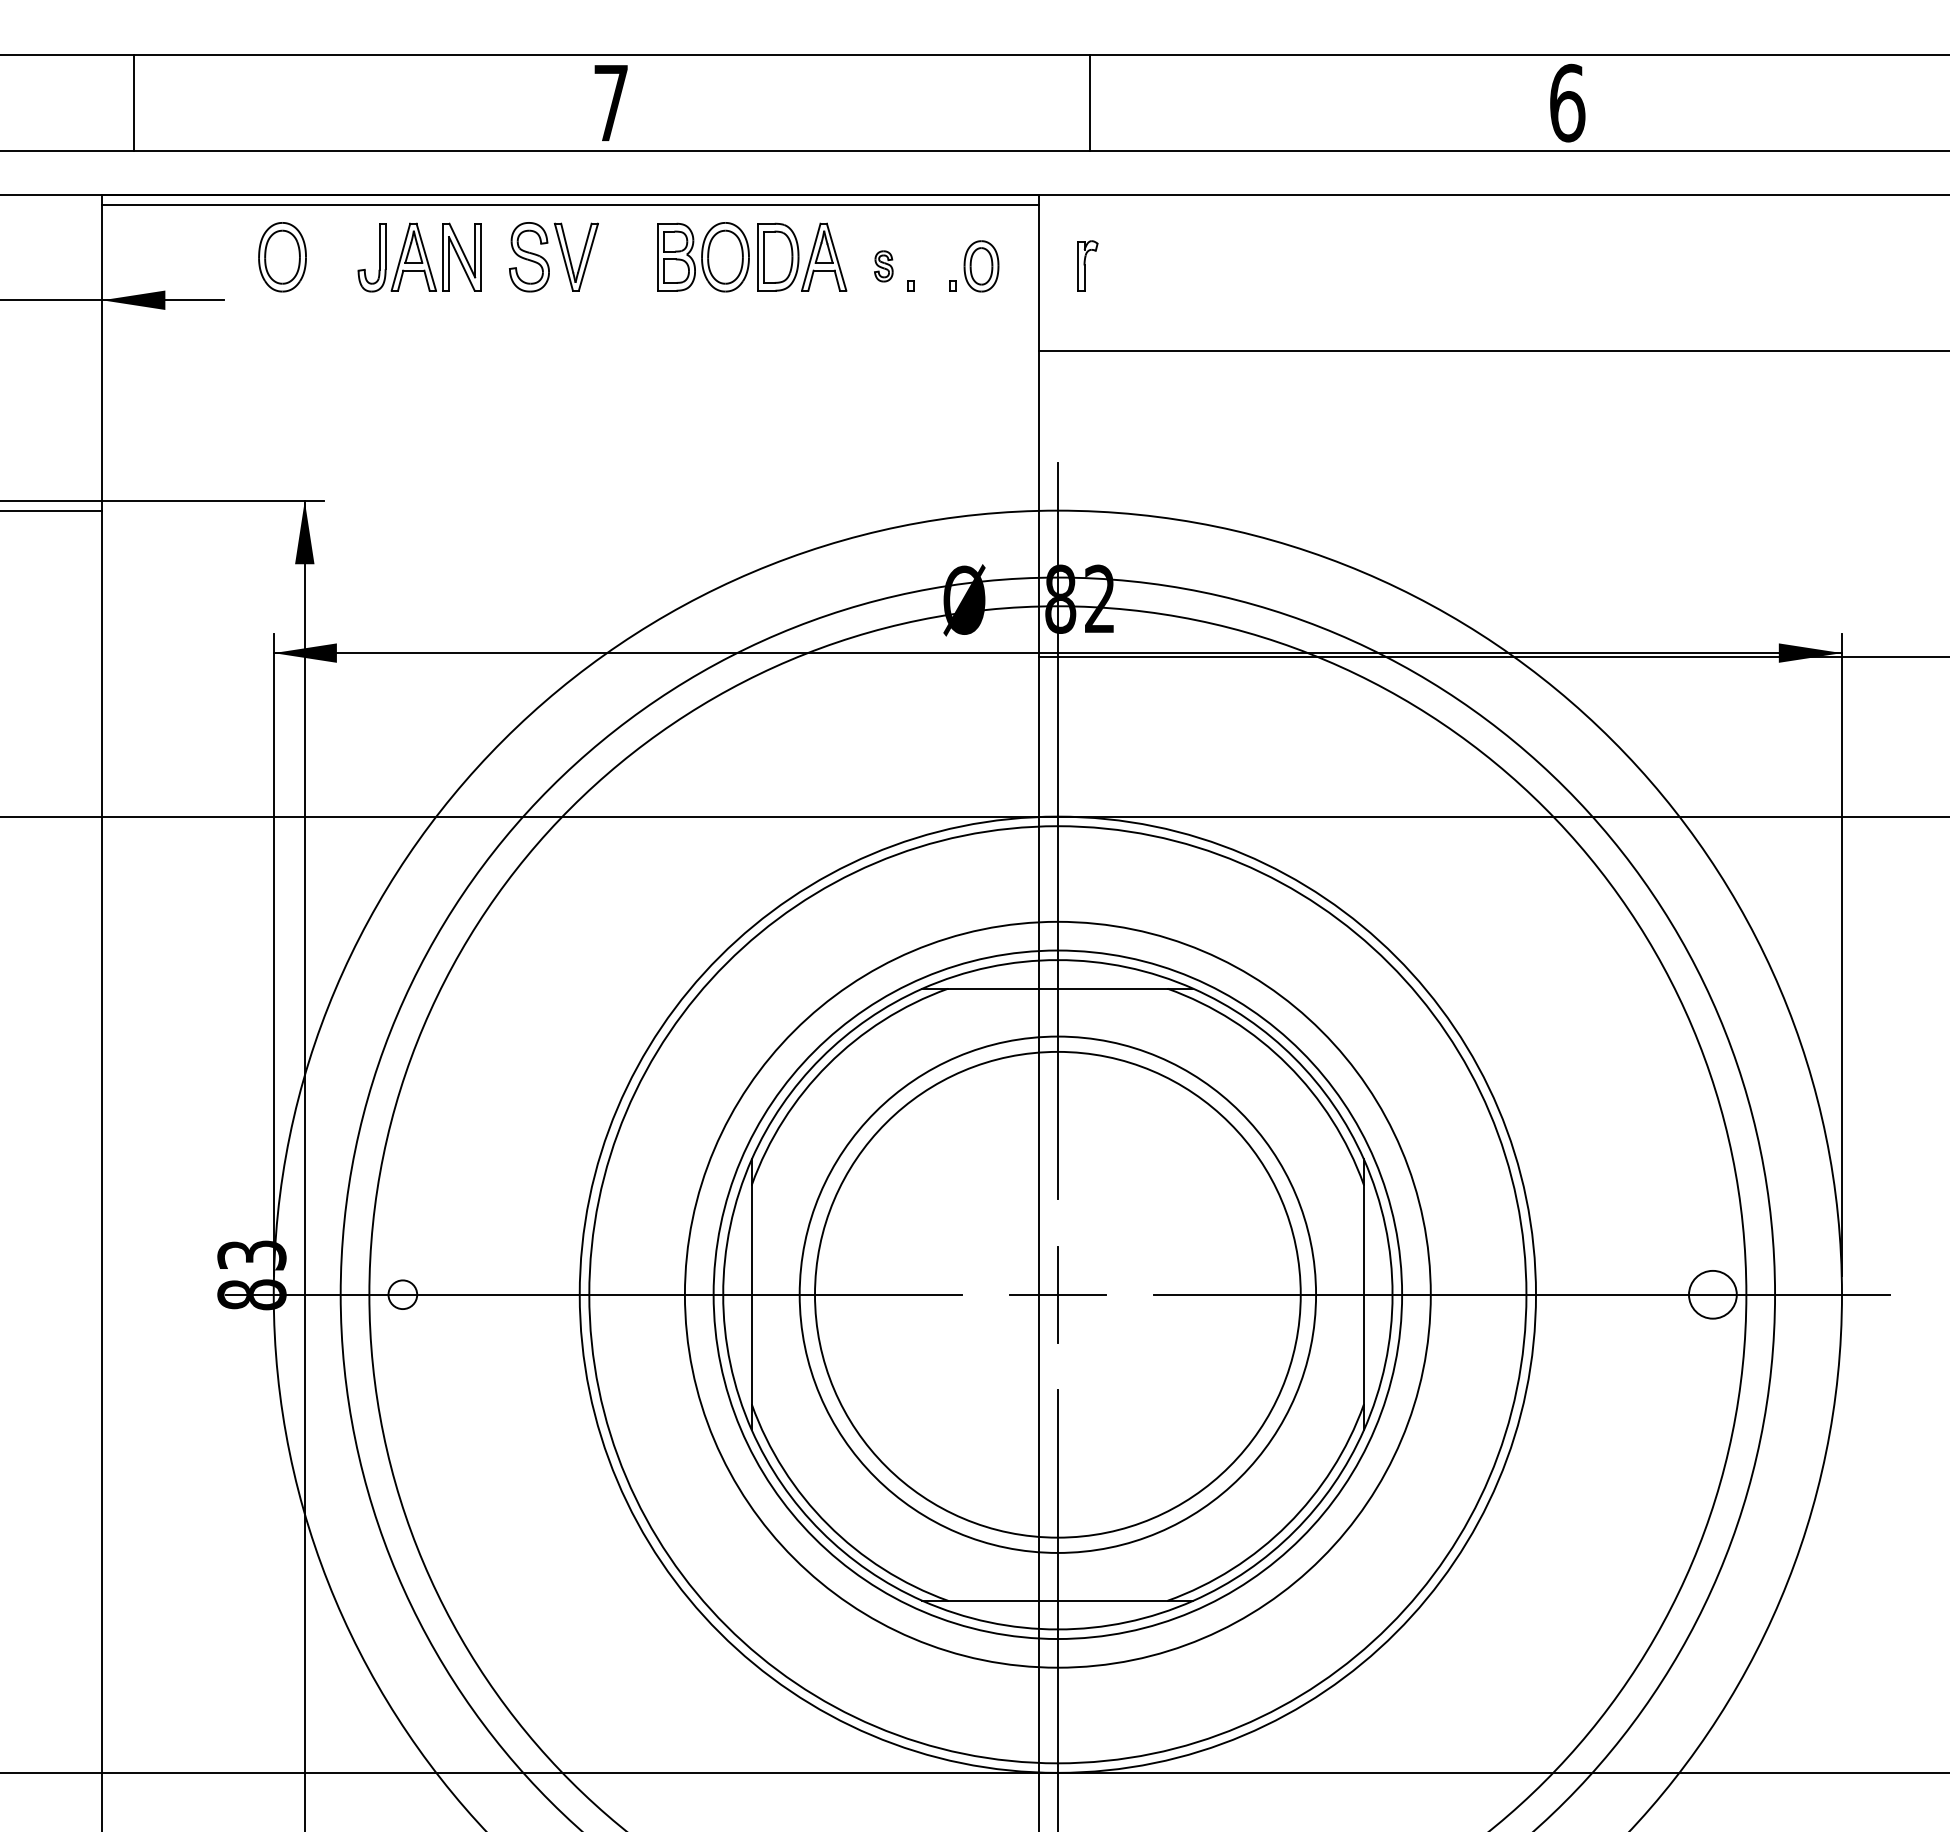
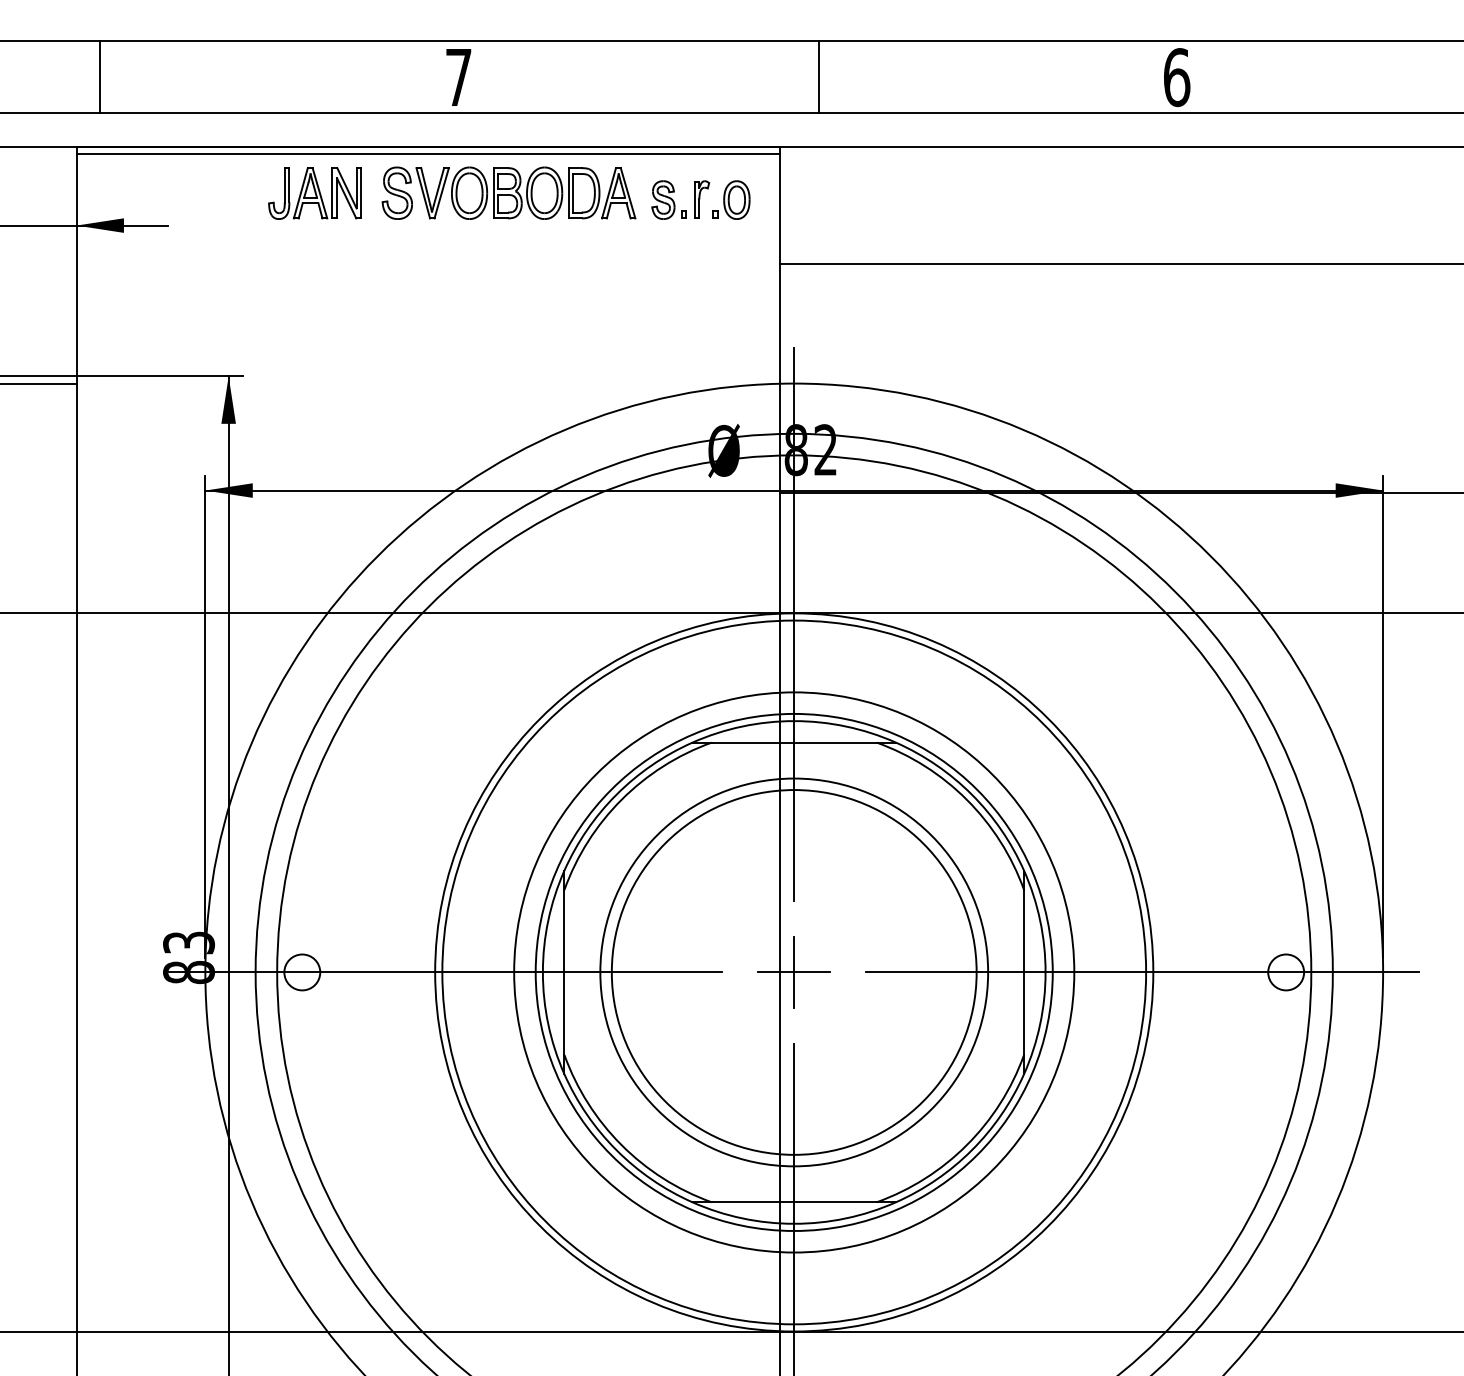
part: (282, 257) -> (469, 193), moved
part: (1087, 265) -> (701, 199), moved
part: (883, 266) -> (663, 200), size x1.67
circle: (402, 1294) -> (302, 972), size x1.67

